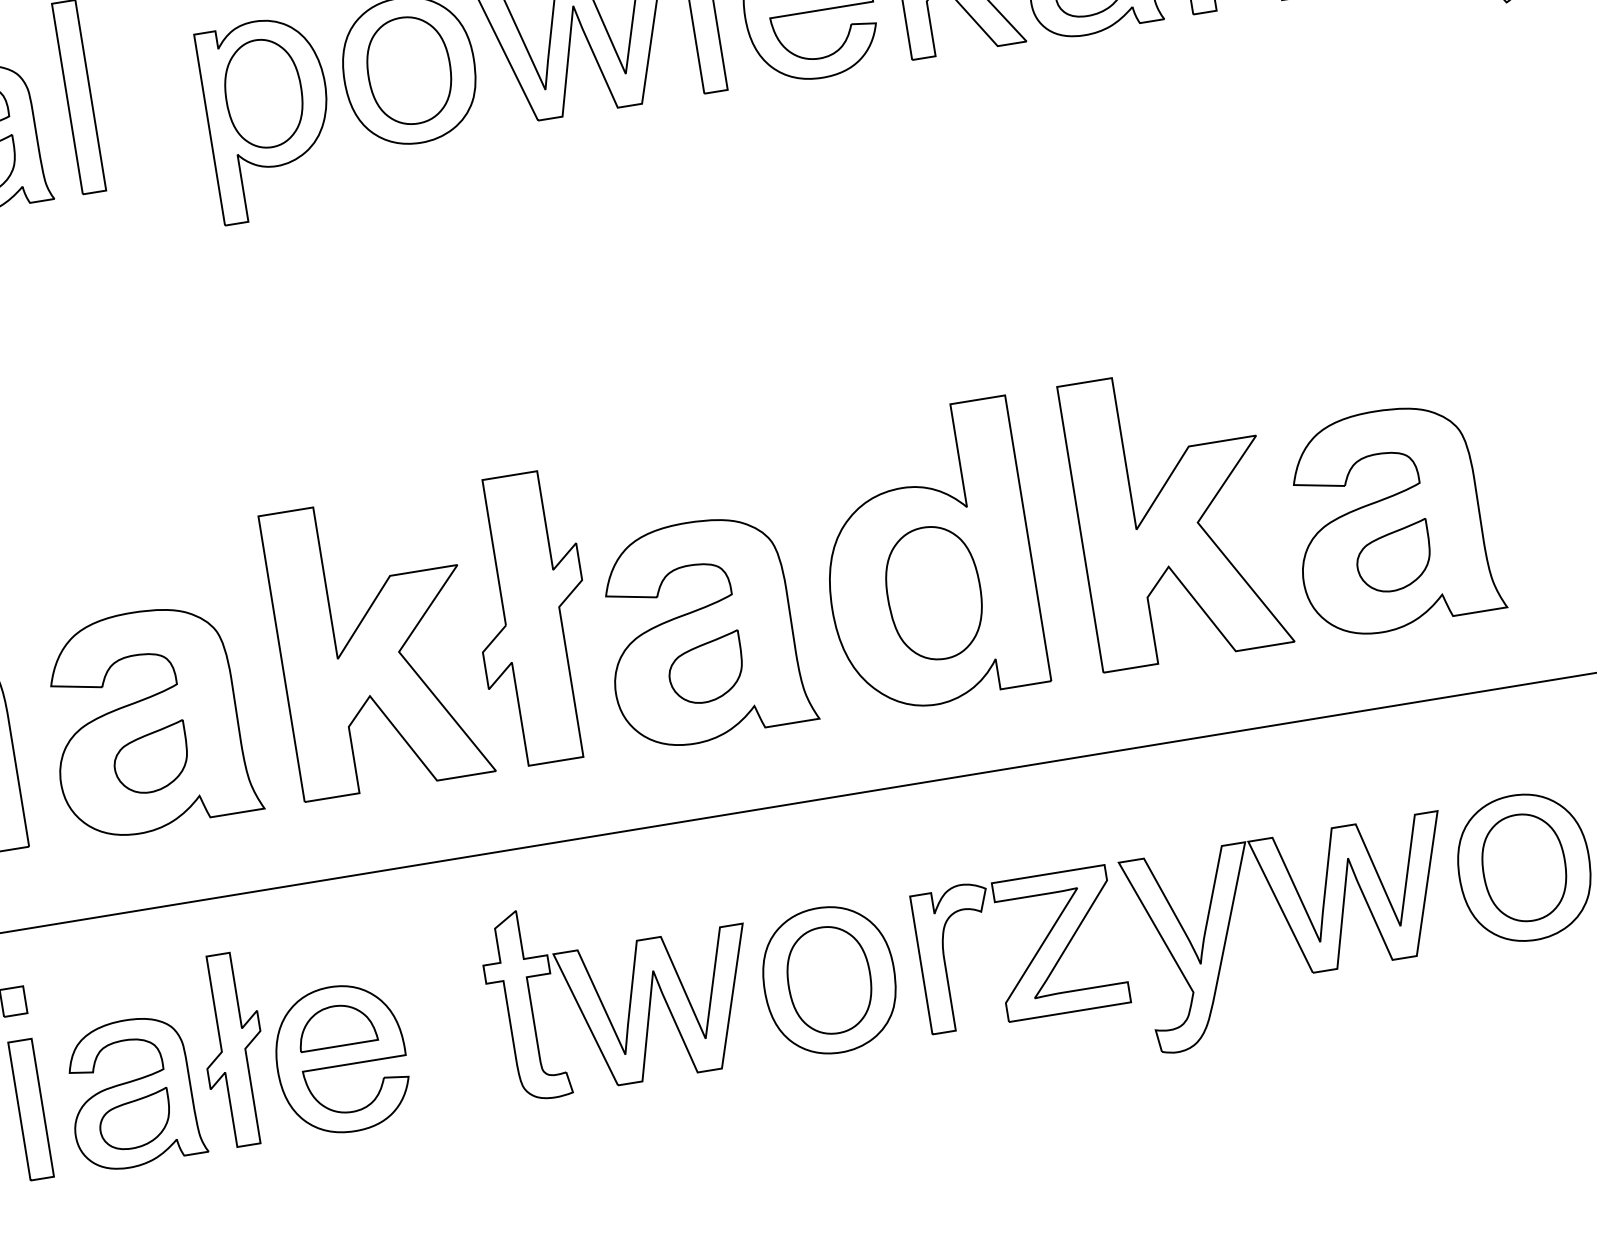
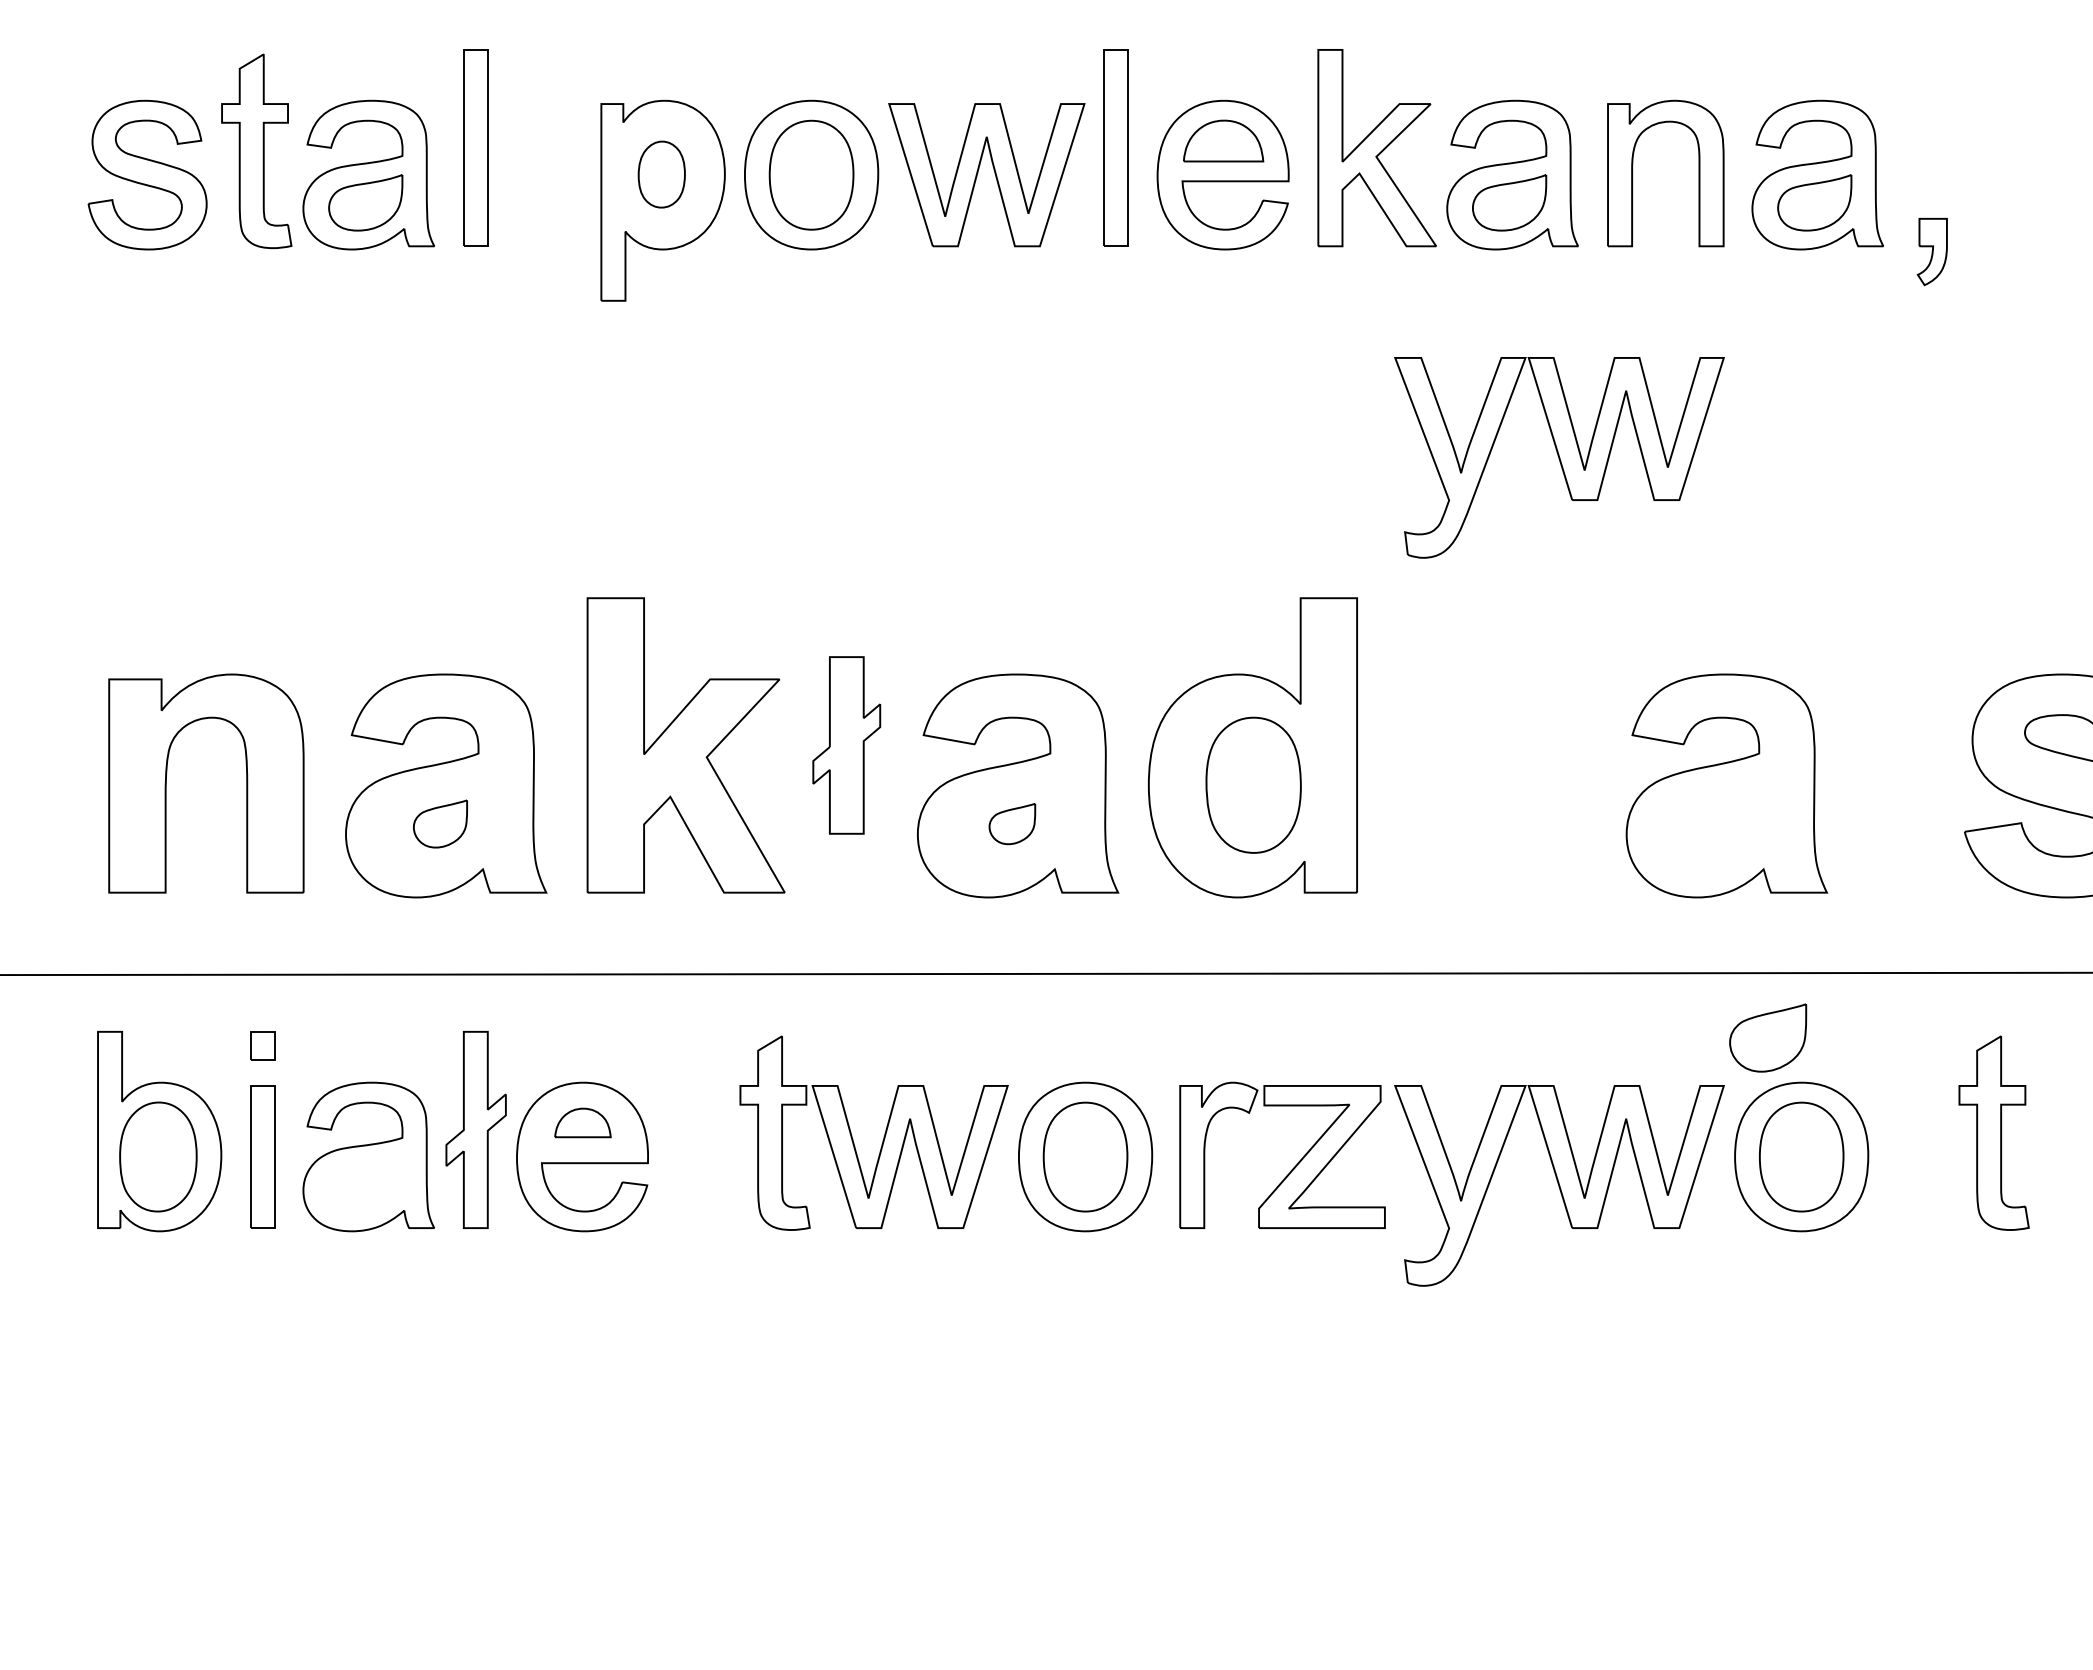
part: (263, 93) -> (661, 174), size x0.6
part: (1179, 227) -> (1559, 457), added
part: (1175, 514) -> (1508, 745), removed
part: (1394, 556) -> (1768, 1037), moved
part: (532, 618) -> (846, 745), size x0.6
part: (706, 668) -> (1012, 823), size x0.6
part: (151, 758) -> (440, 823), size x0.7
part: (335, 1025) -> (582, 1122), size x0.7
part: (135, 1120) -> (365, 1184), removed

